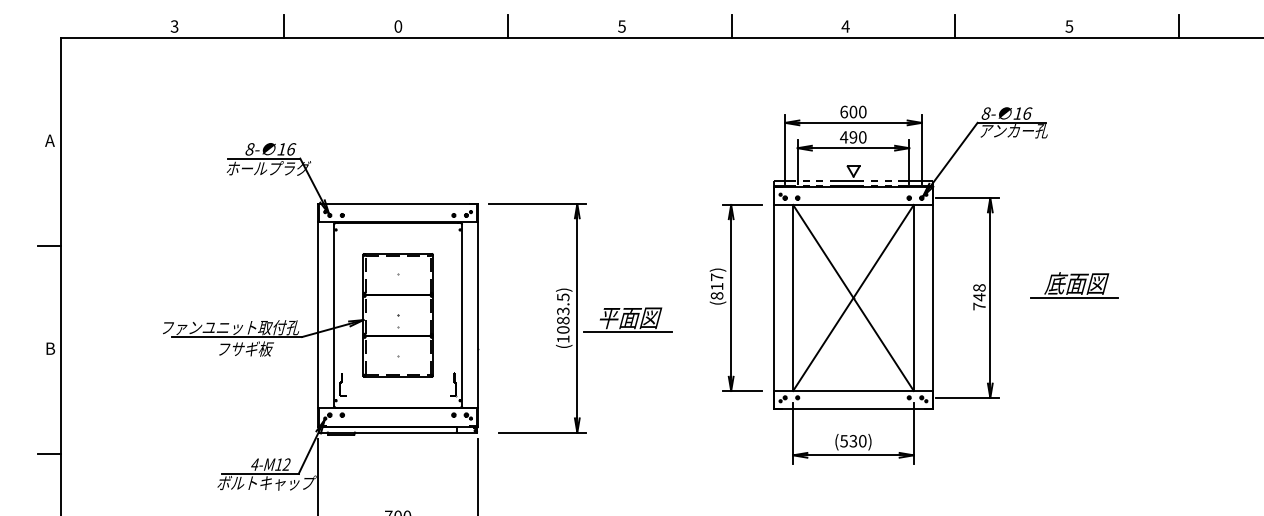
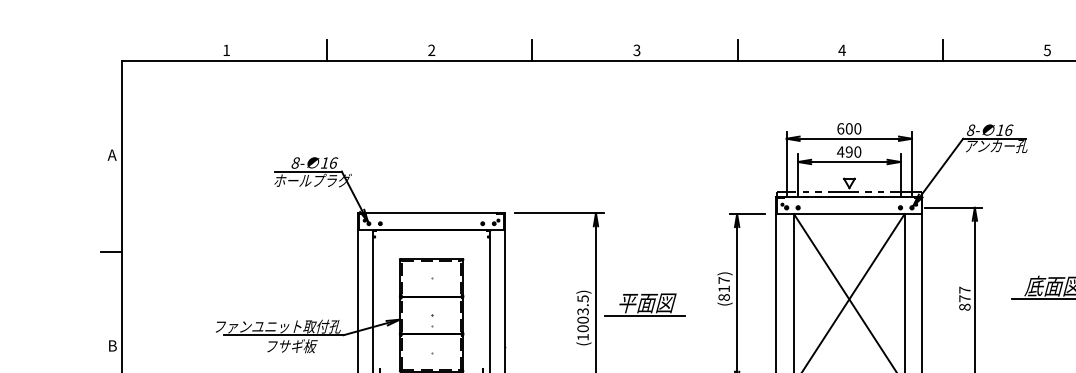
text: (621, 25) -> (636, 49), 5 -> 3
text: (174, 26) -> (226, 50), 3 -> 1
text: (398, 26) -> (431, 50), 0 -> 2
text: (979, 297) -> (964, 298), 748 -> 877
part: (627, 319) -> (644, 304), moved
text: (563, 320) -> (583, 320), (1083.5) -> (1003.5)

